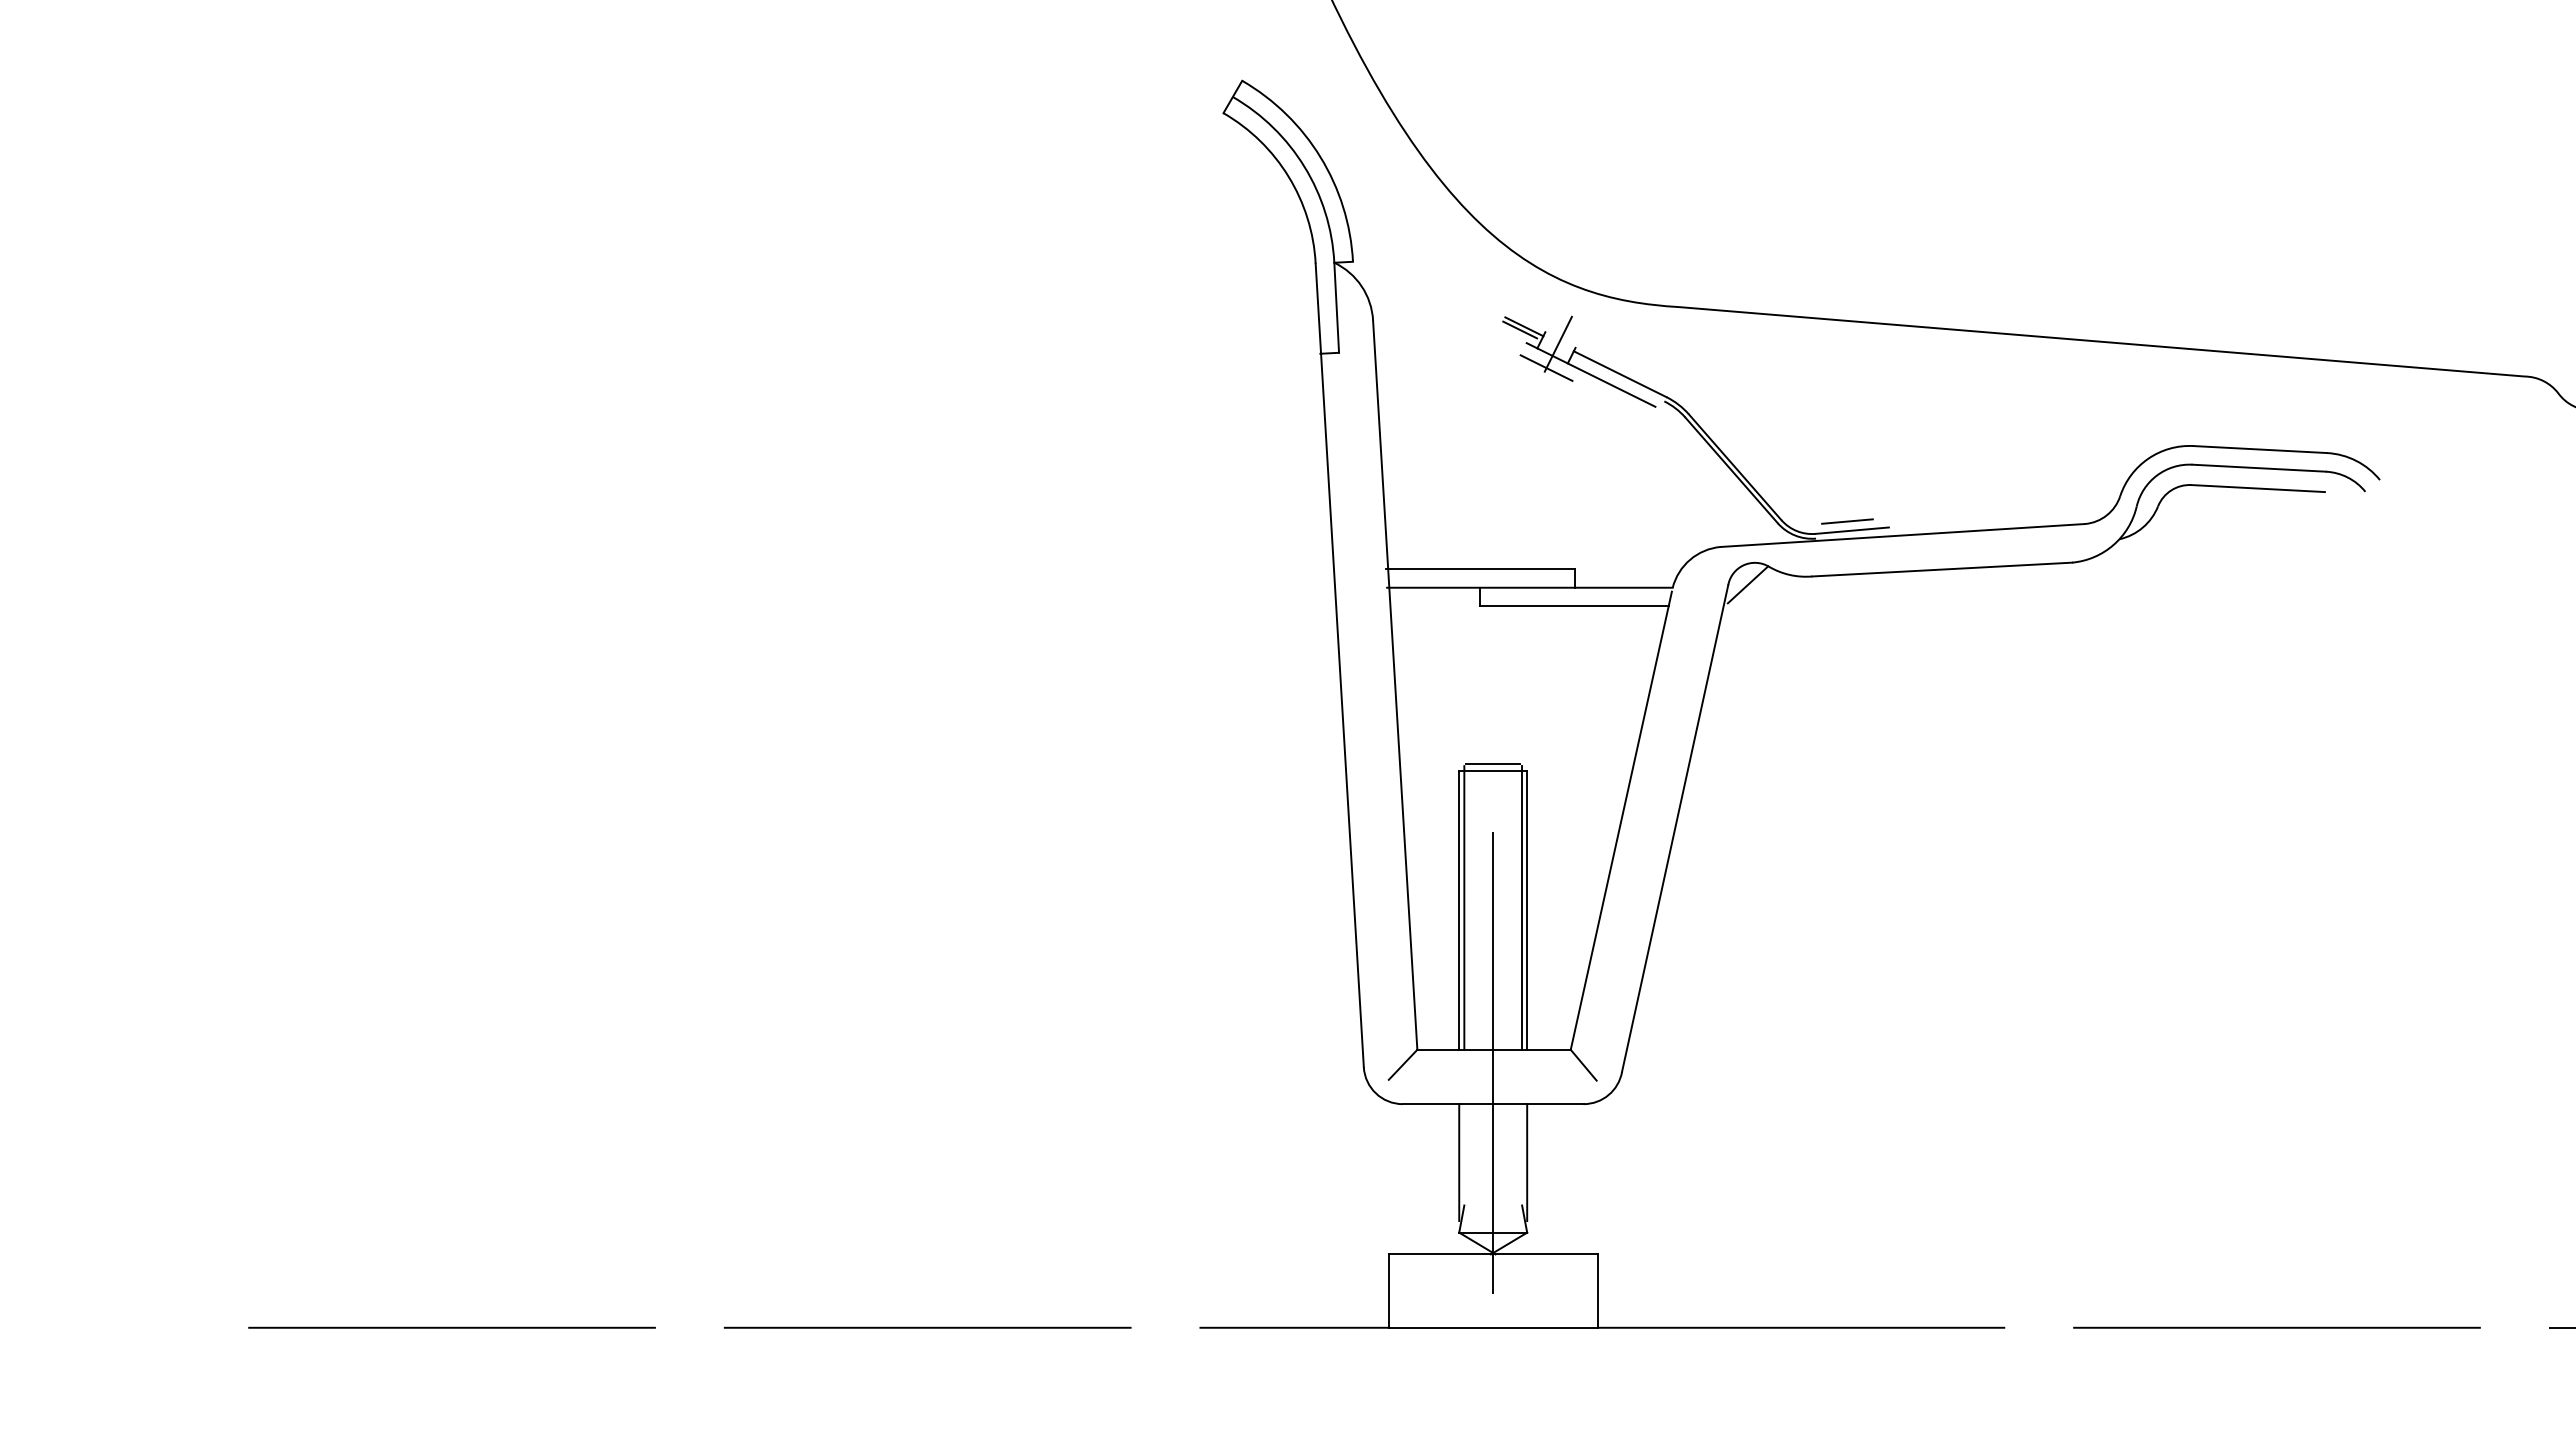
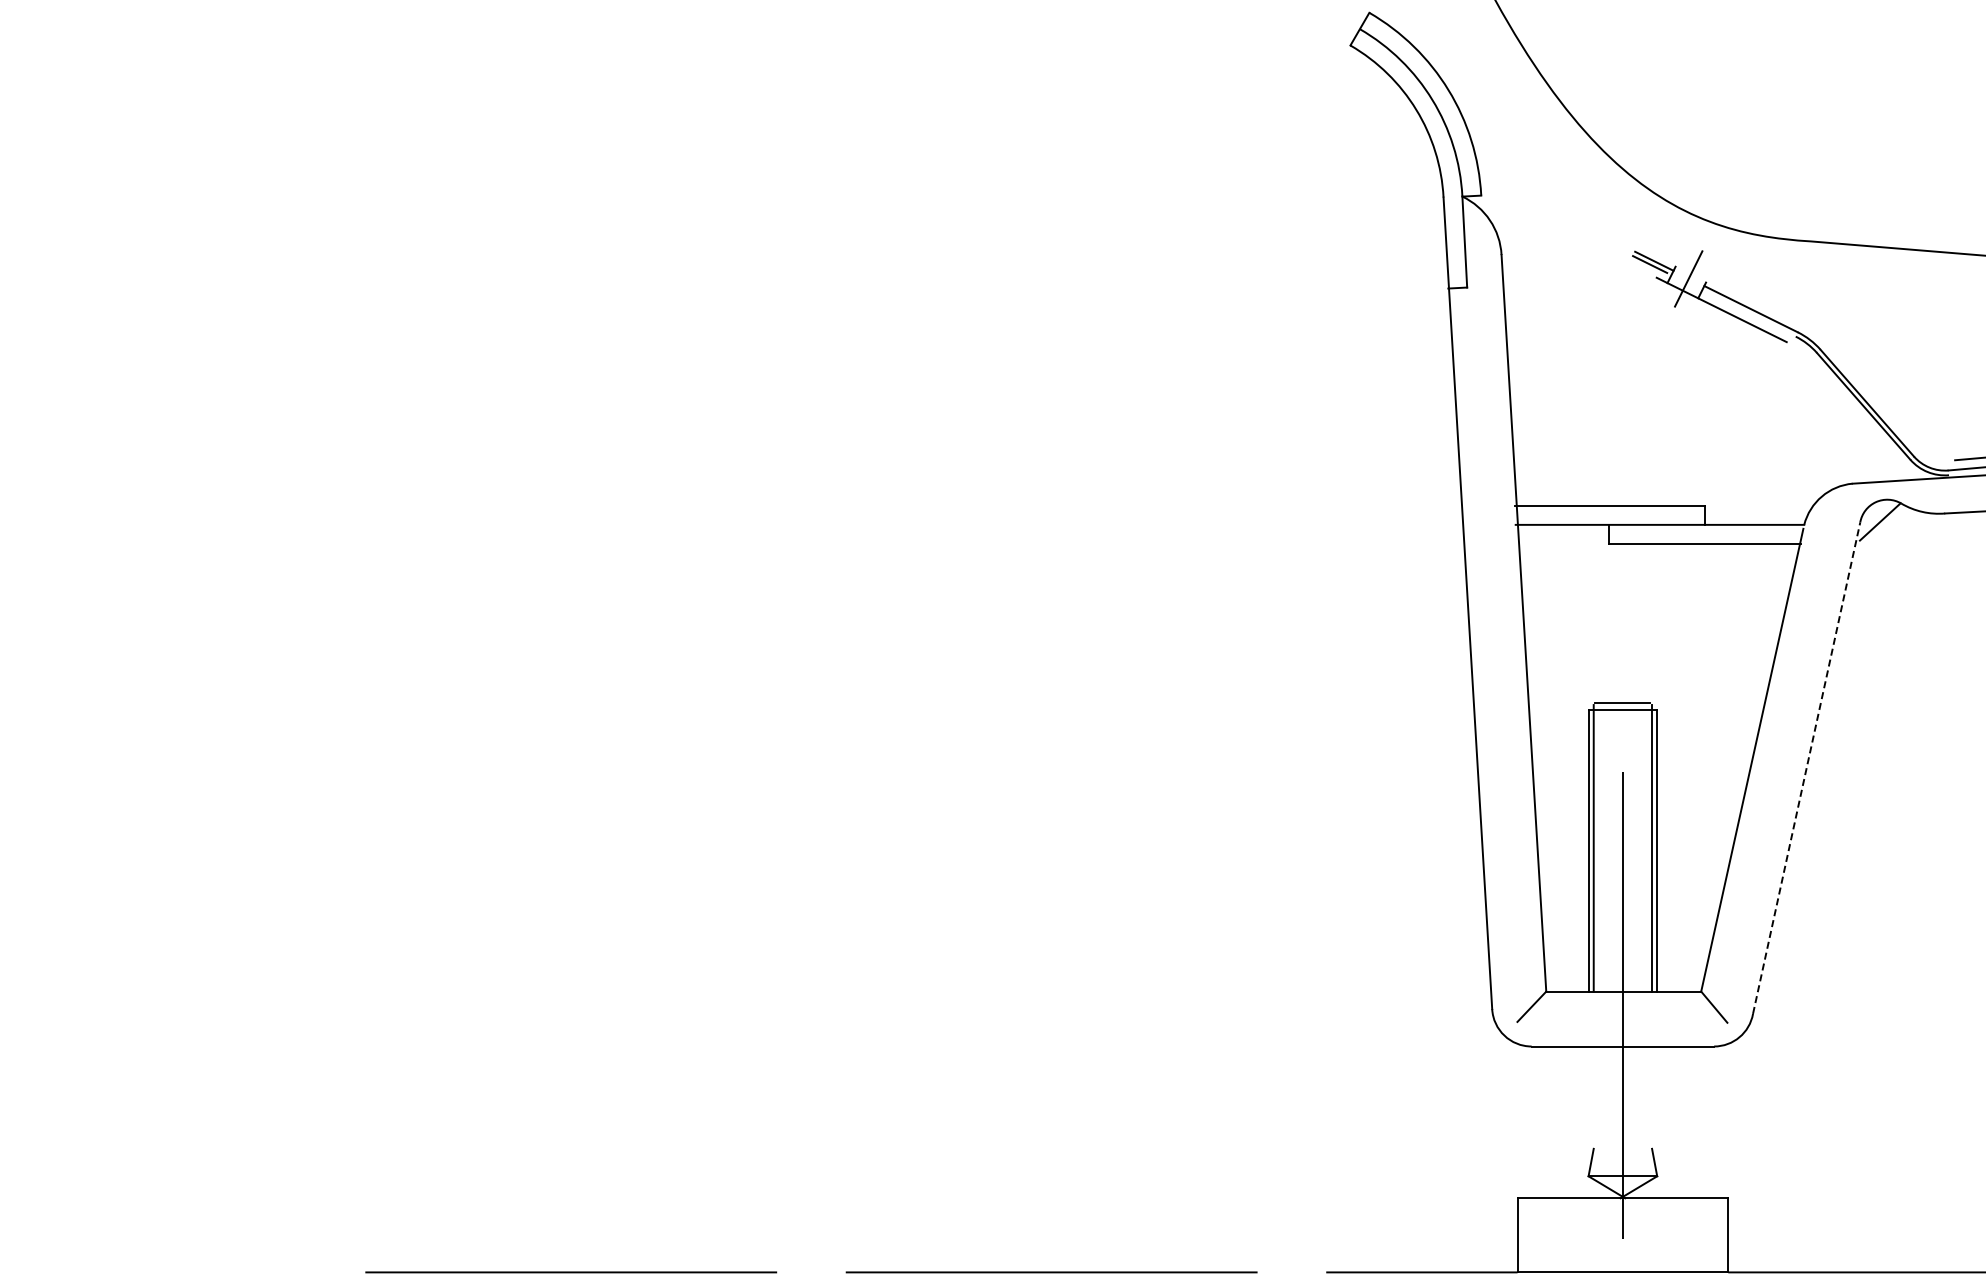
line: (1546, 367) -> (1676, 302), removed
line: (1675, 828) -> (1807, 768), solid -> dashed
line: (1459, 1162) -> (1588, 1105), removed
line: (1527, 1162) -> (1657, 1105), removed

